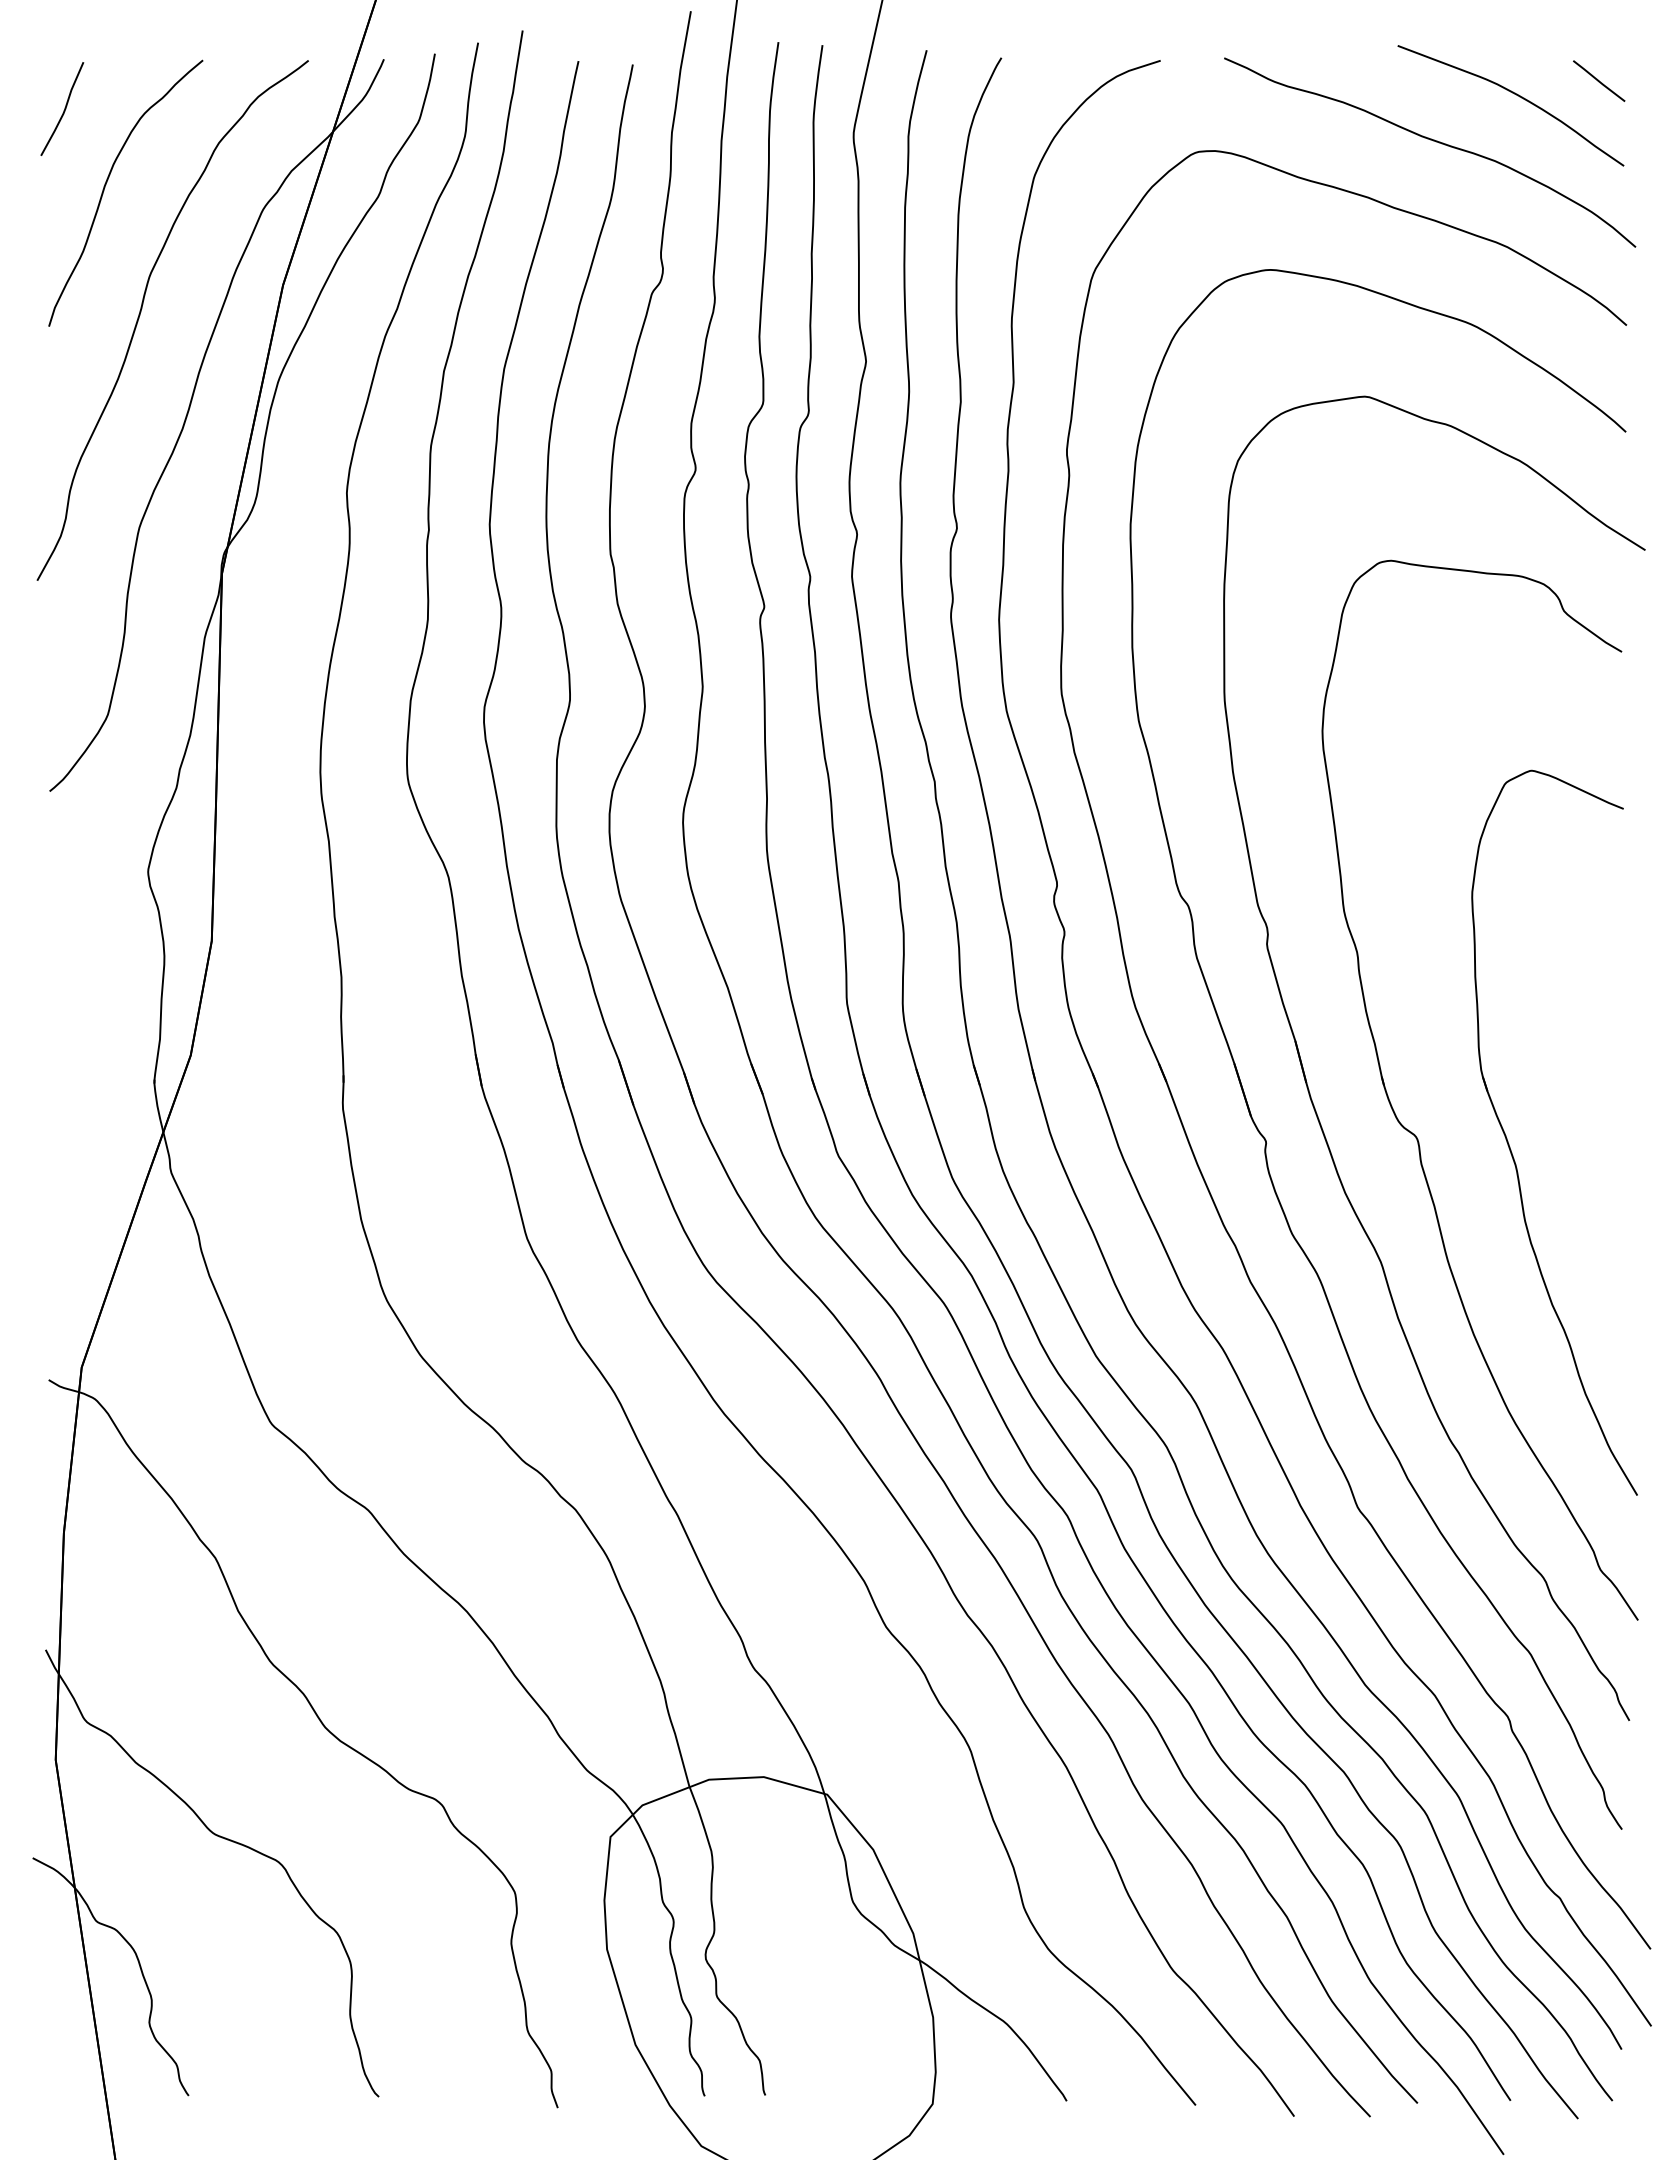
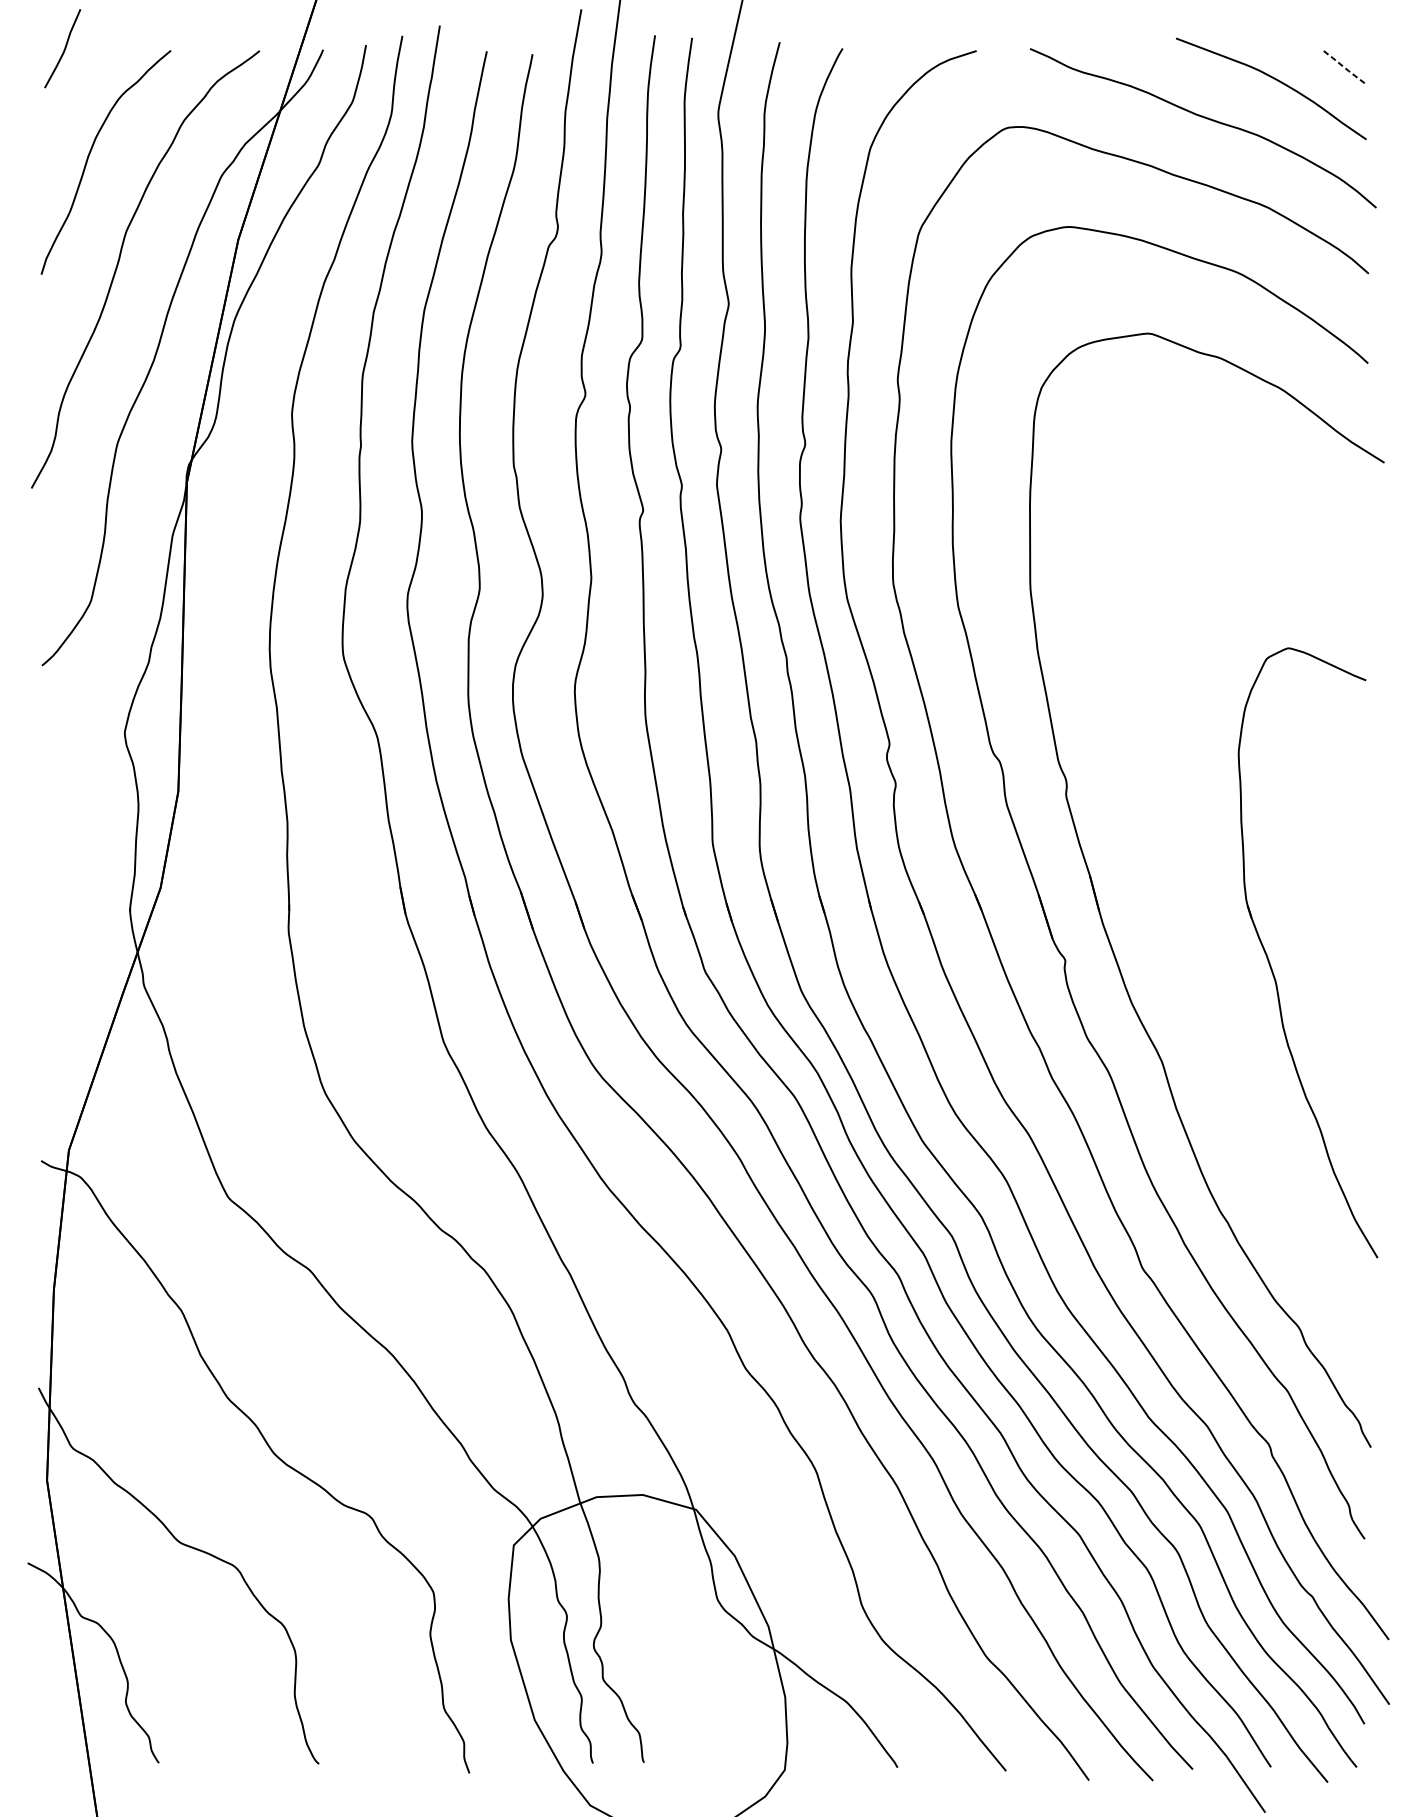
line: (1599, 81) -> (1345, 68), solid -> dashed
curve: (64, 108) -> (64, 48), moved
part: (1416, 1135) -> (1191, 955), removed

